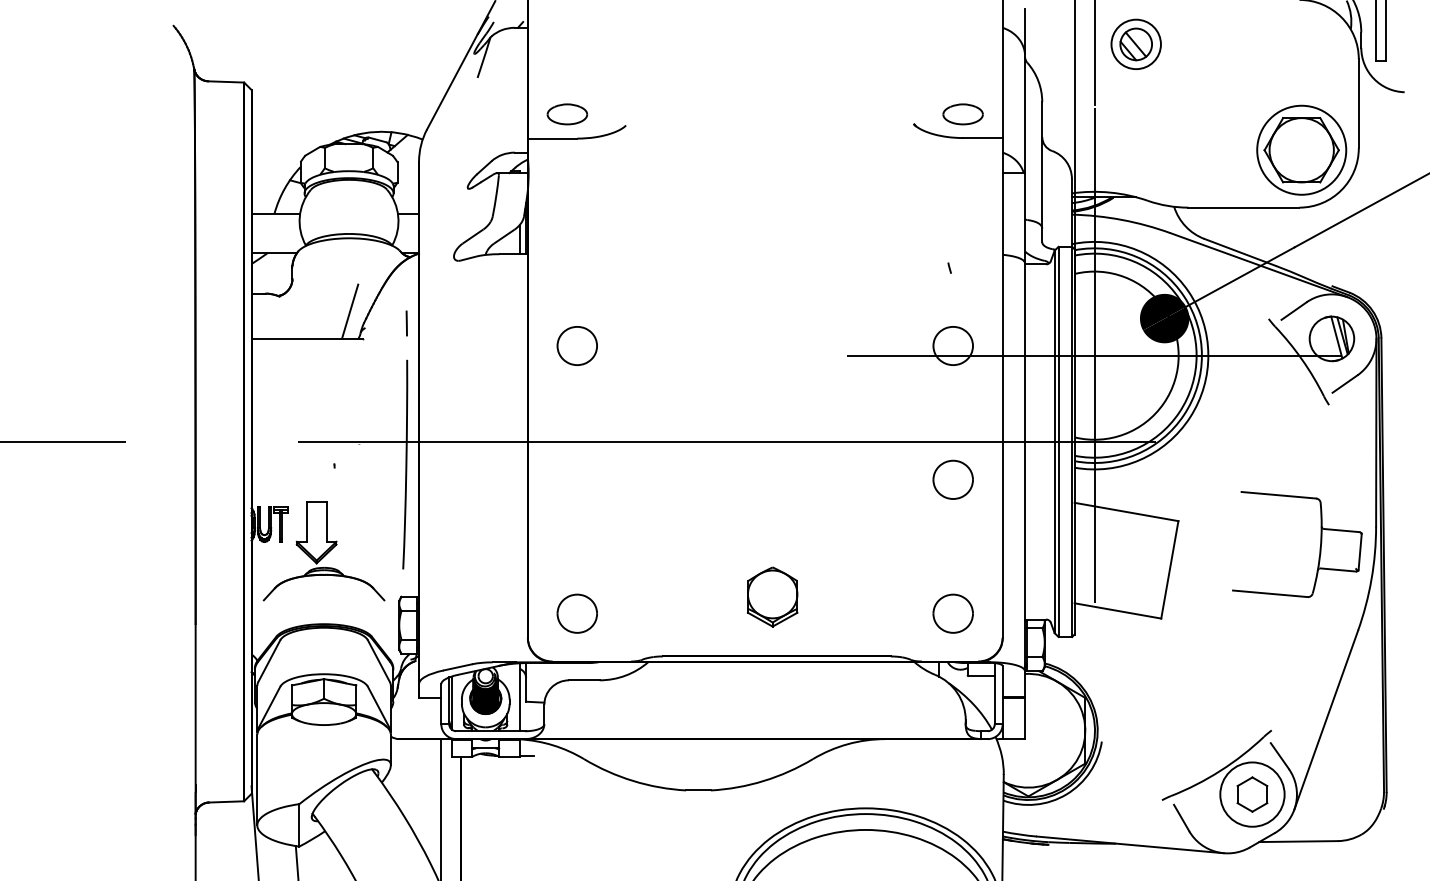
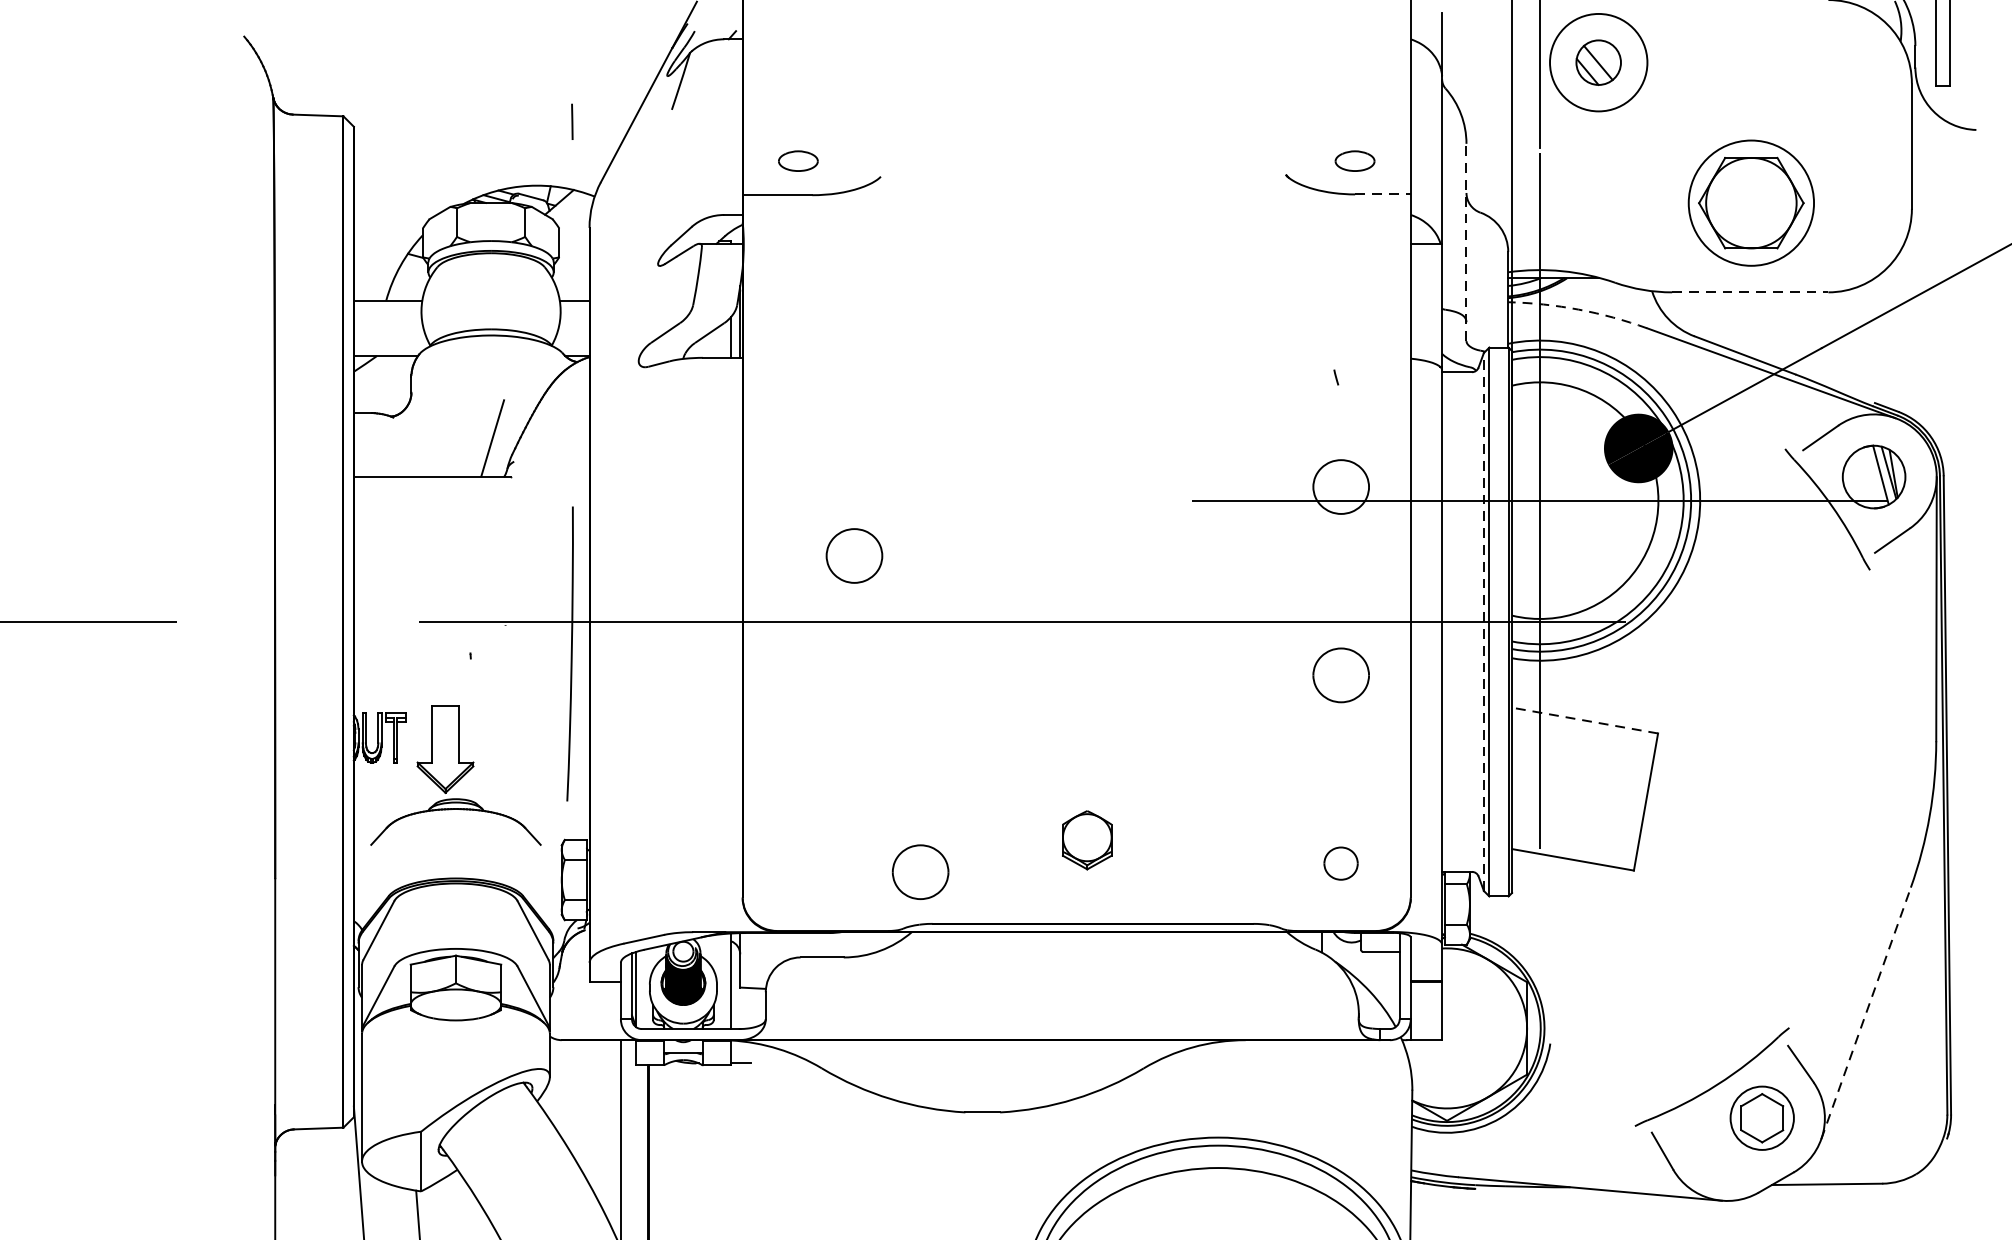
circle: (1135, 44) -> (1597, 62), size x1.4
part: (567, 114) -> (798, 161), size x0.7
part: (962, 114) -> (1354, 161), size x0.7
line: (982, 138) -> (1382, 195), solid -> dashed
part: (1301, 149) -> (1751, 202), moved
line: (1042, 171) -> (1466, 241), solid -> dashed
line: (1243, 207) -> (1749, 292), solid -> dashed
arc: (1122, 219) -> (1579, 309), solid -> dashed
line: (406, 323) -> (571, 121), moved
part: (576, 345) -> (853, 555), moved
line: (1054, 441) -> (1483, 621), solid -> dashed
line: (1126, 511) -> (1585, 719), solid -> dashed
part: (1319, 547) -> (1856, 770), removed
part: (772, 596) -> (1086, 839), size x0.7
part: (576, 613) -> (919, 871), moved
part: (952, 613) -> (1340, 863), size x0.6
line: (1326, 720) -> (1866, 1013), solid -> dashed
circle: (1252, 794) -> (1762, 1118), size x0.7

